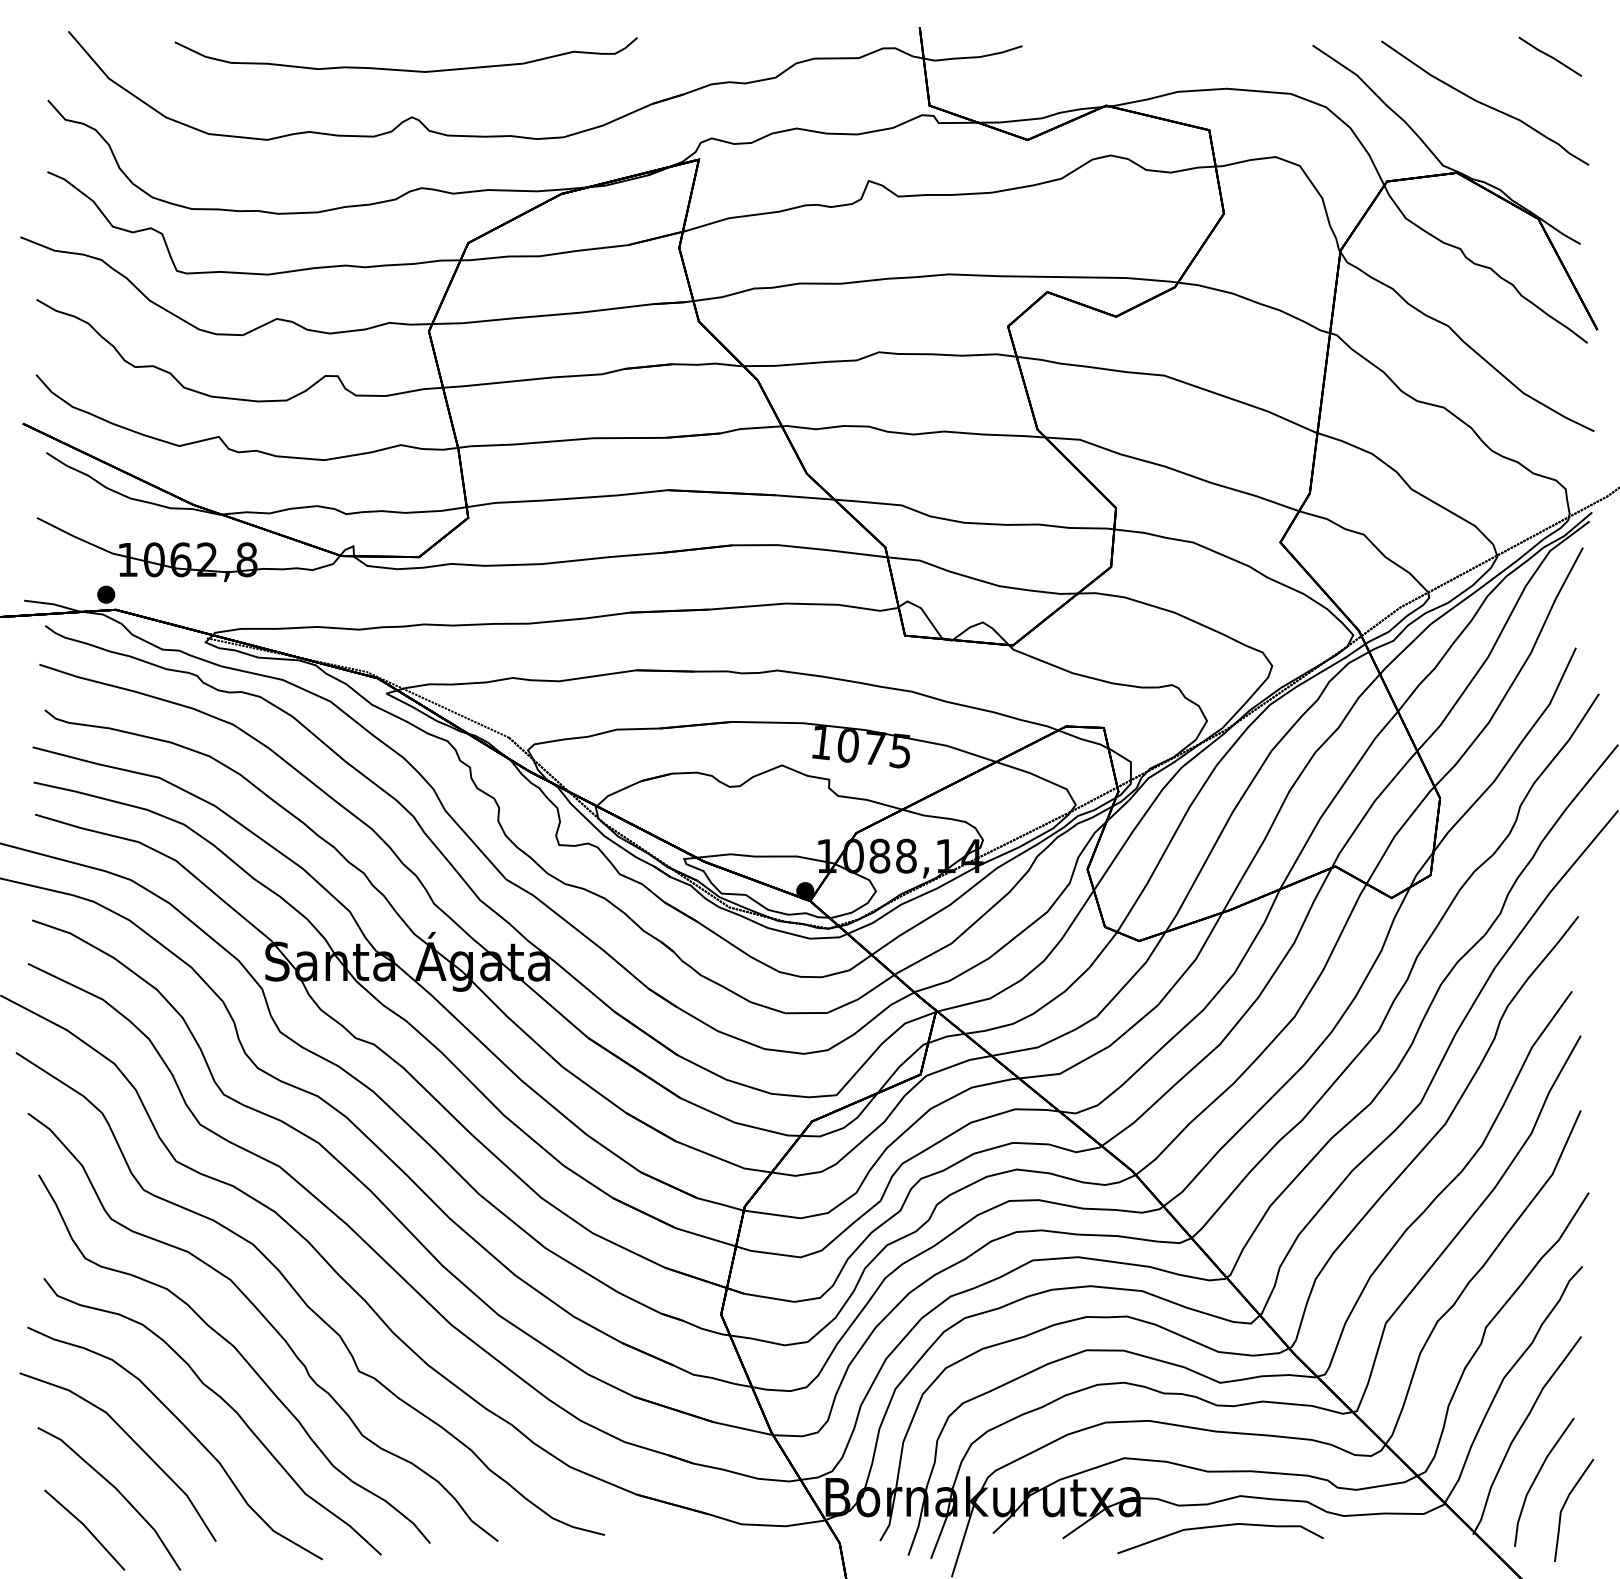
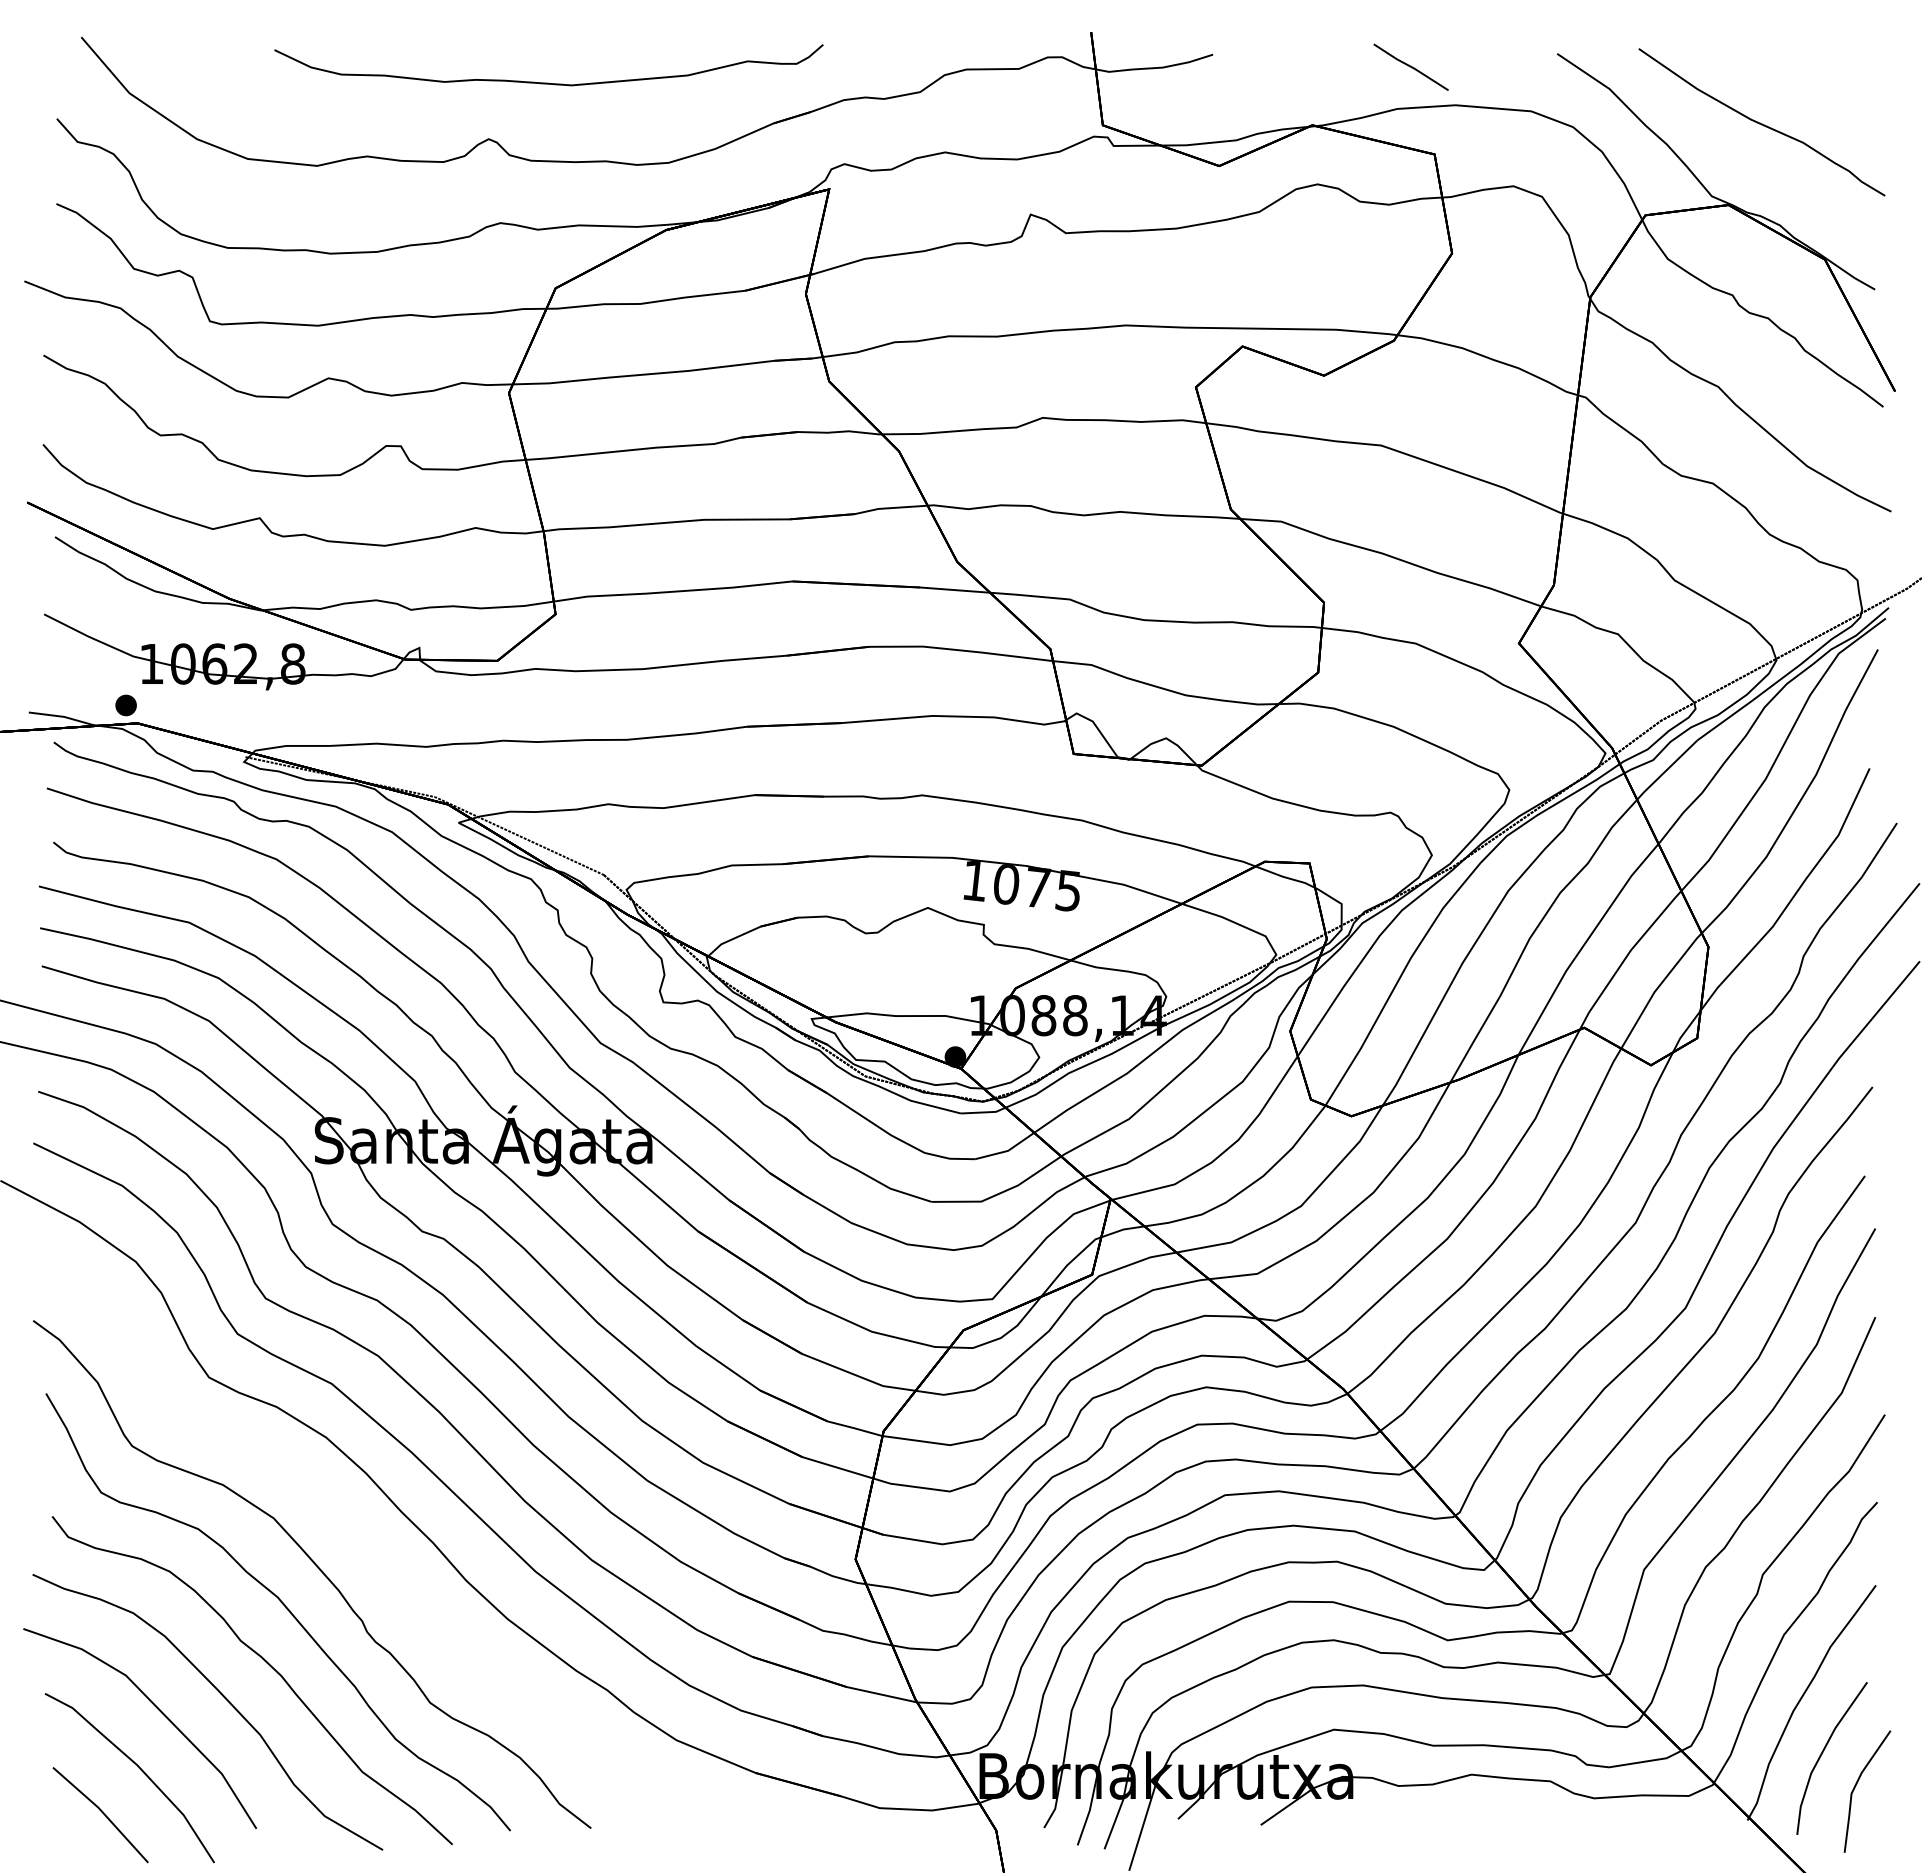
line: (1549, 56) -> (1410, 66), moved
curve: (405, 69) -> (548, 82), moved
curve: (302, 1298) -> (359, 1540), removed
curve: (1219, 1527) -> (1446, 1811), removed

